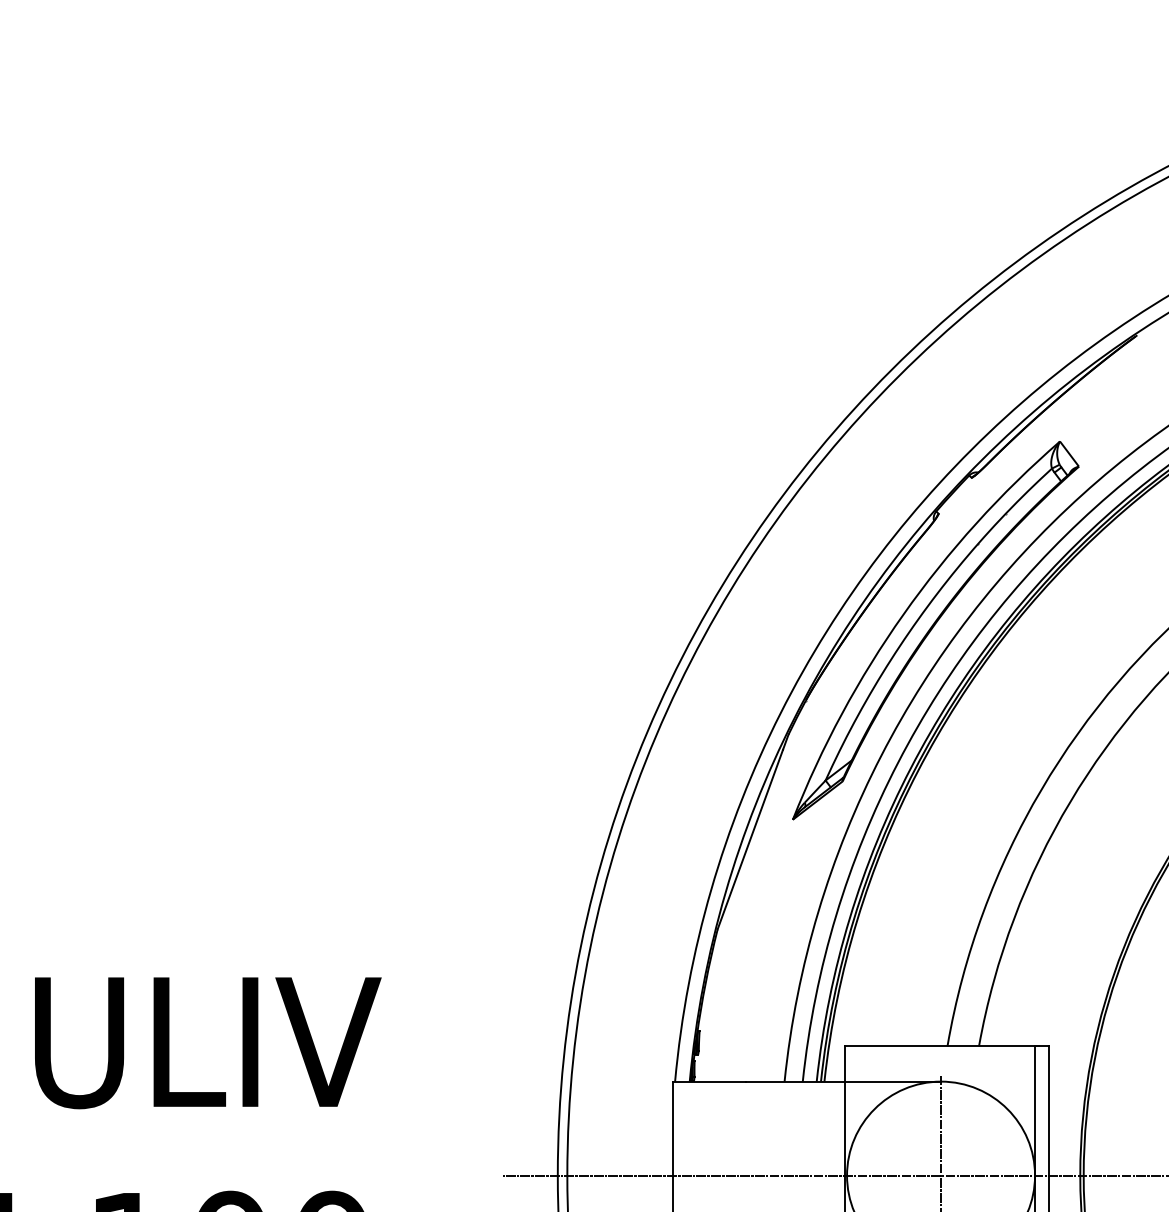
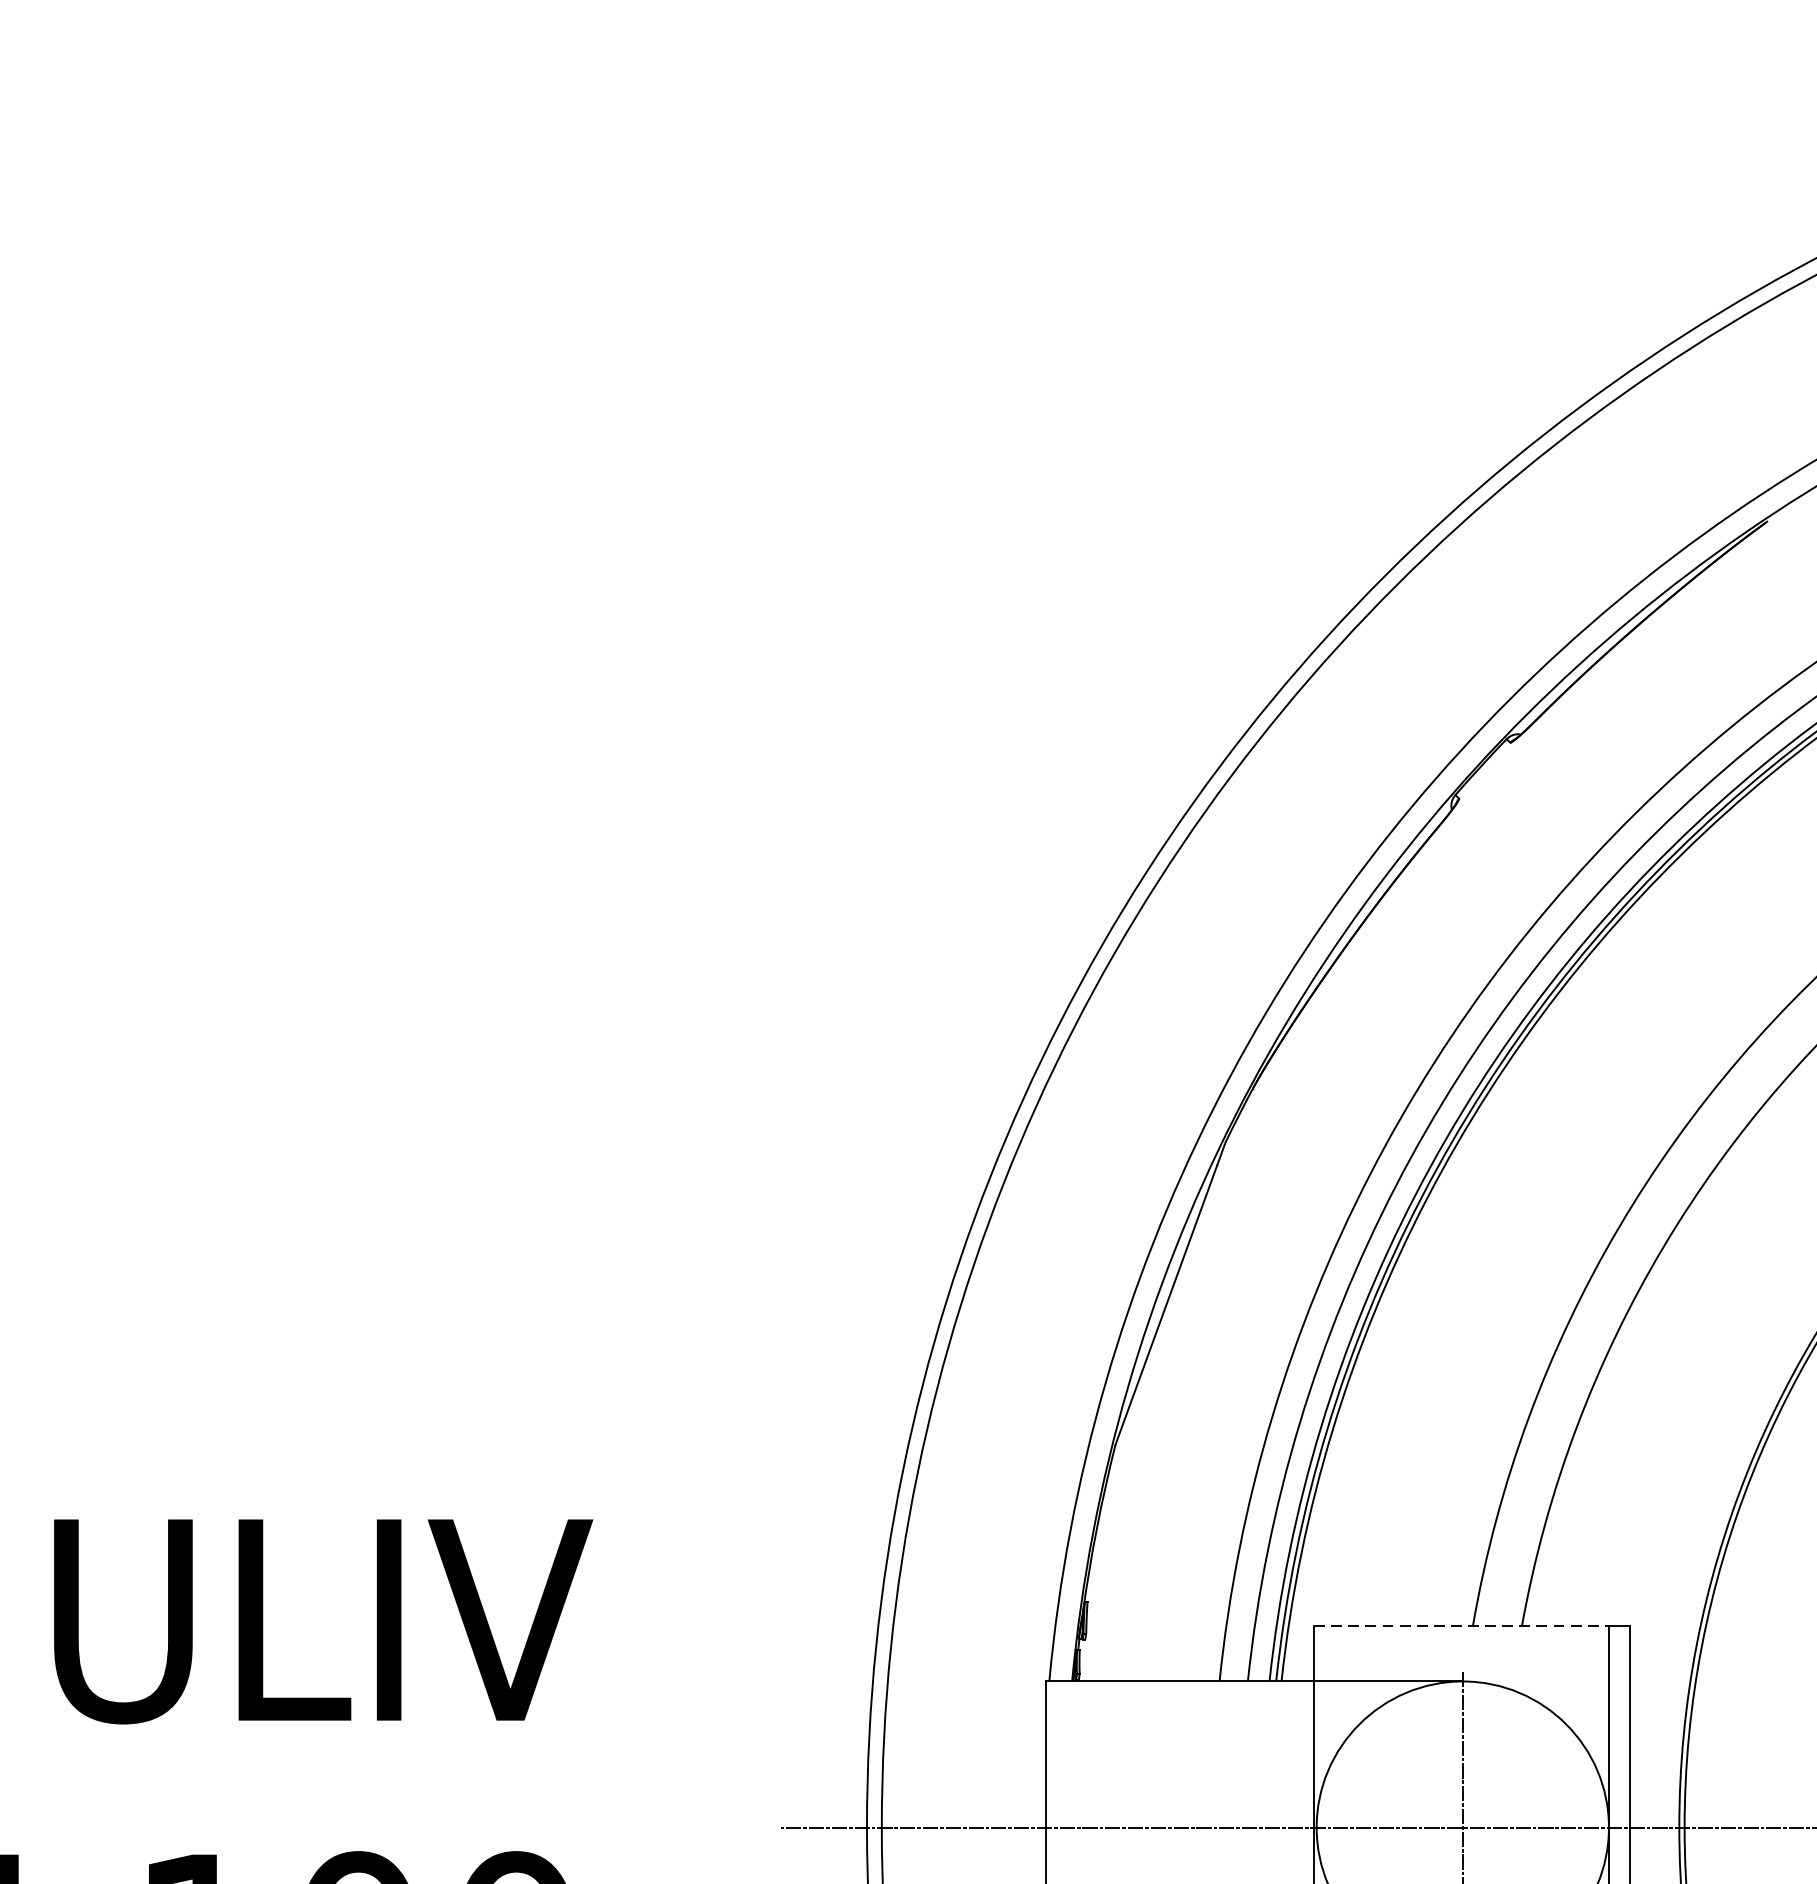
part: (935, 630) -> (1454, 980), removed
line: (941, 1046) -> (1463, 1626), solid -> dashed

